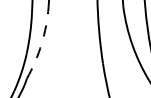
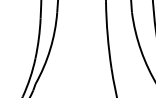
arc: (41, 44) -> (50, 49), dashed -> solid

